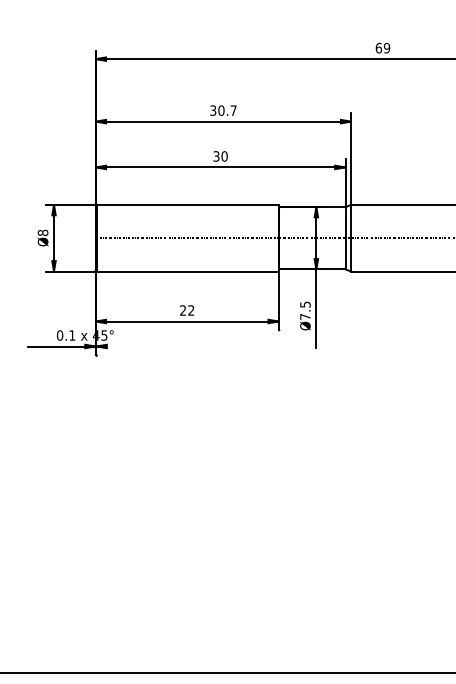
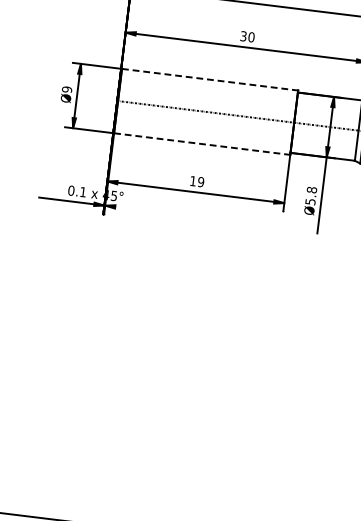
line: (188, 204) -> (210, 79), solid -> dashed
text: (43, 232) -> (67, 89), Ø8 -> Ø9
line: (188, 271) -> (202, 144), solid -> dashed
text: (187, 310) -> (197, 181), 22 -> 19
text: (305, 310) -> (311, 195), Ø7.5 -> Ø5.8

